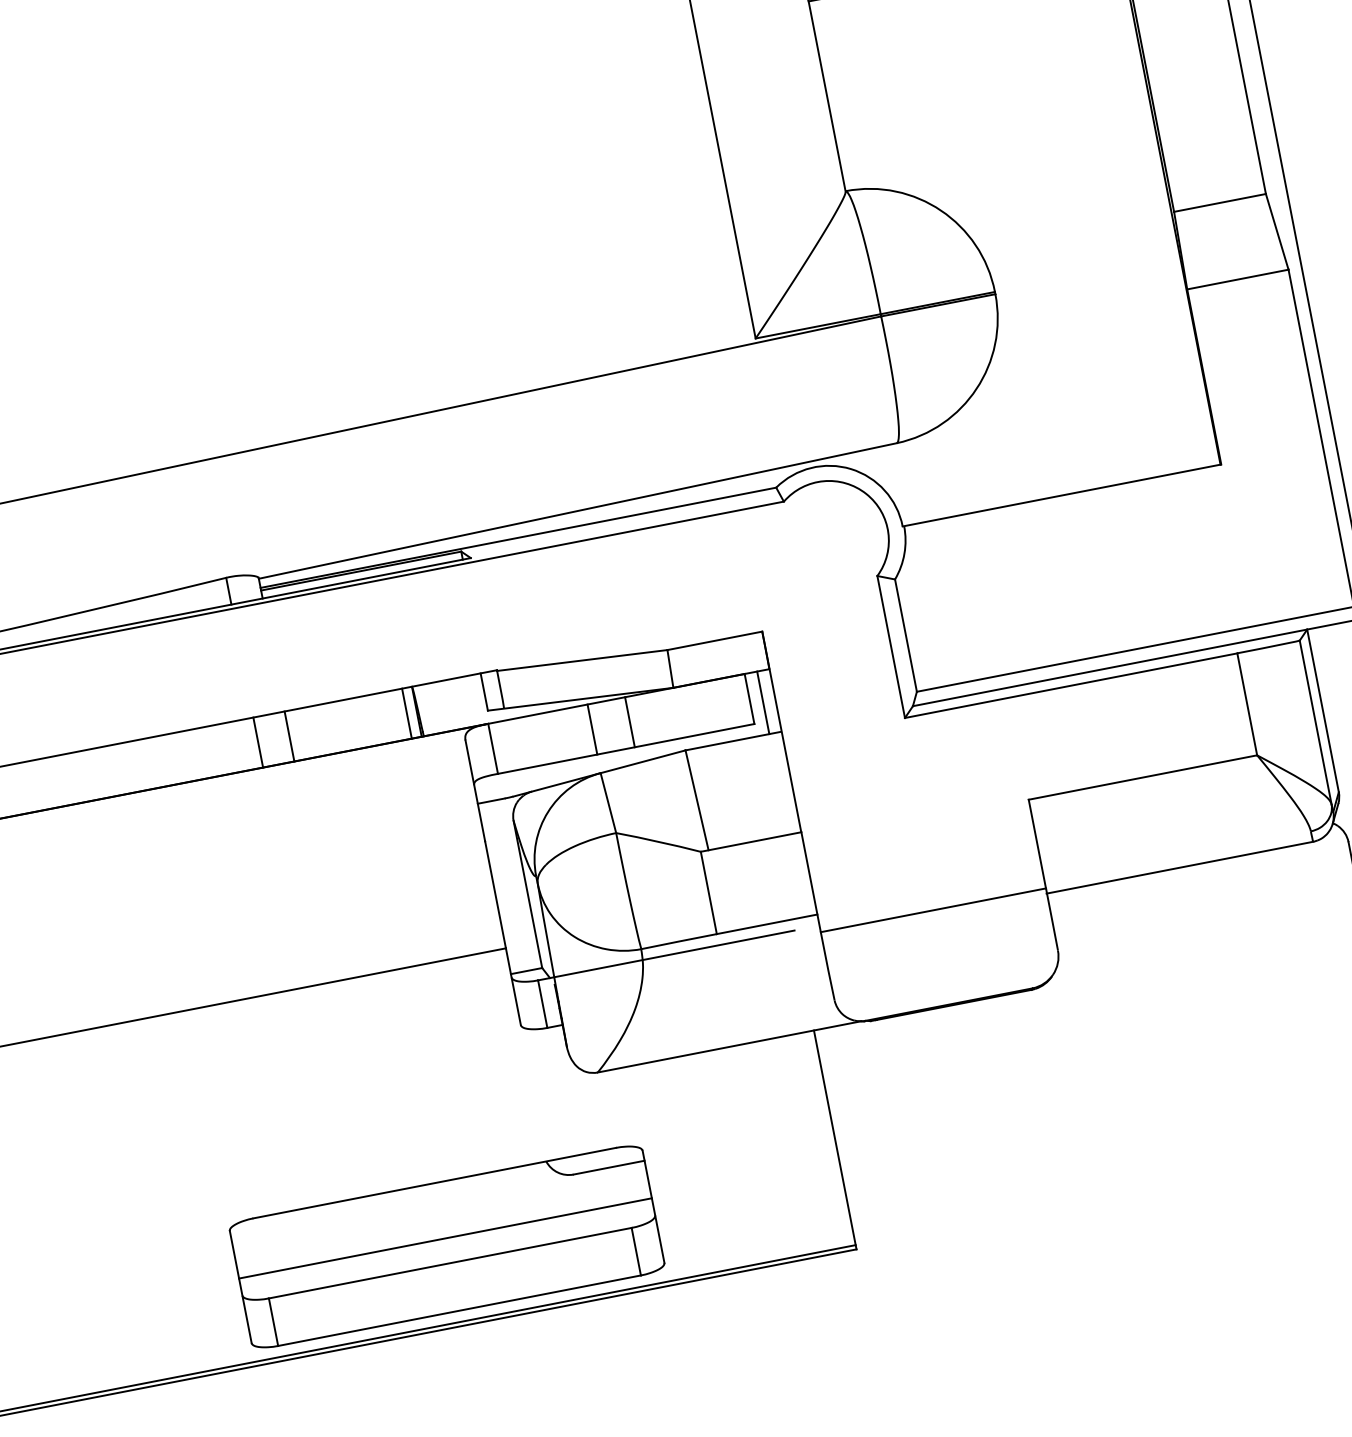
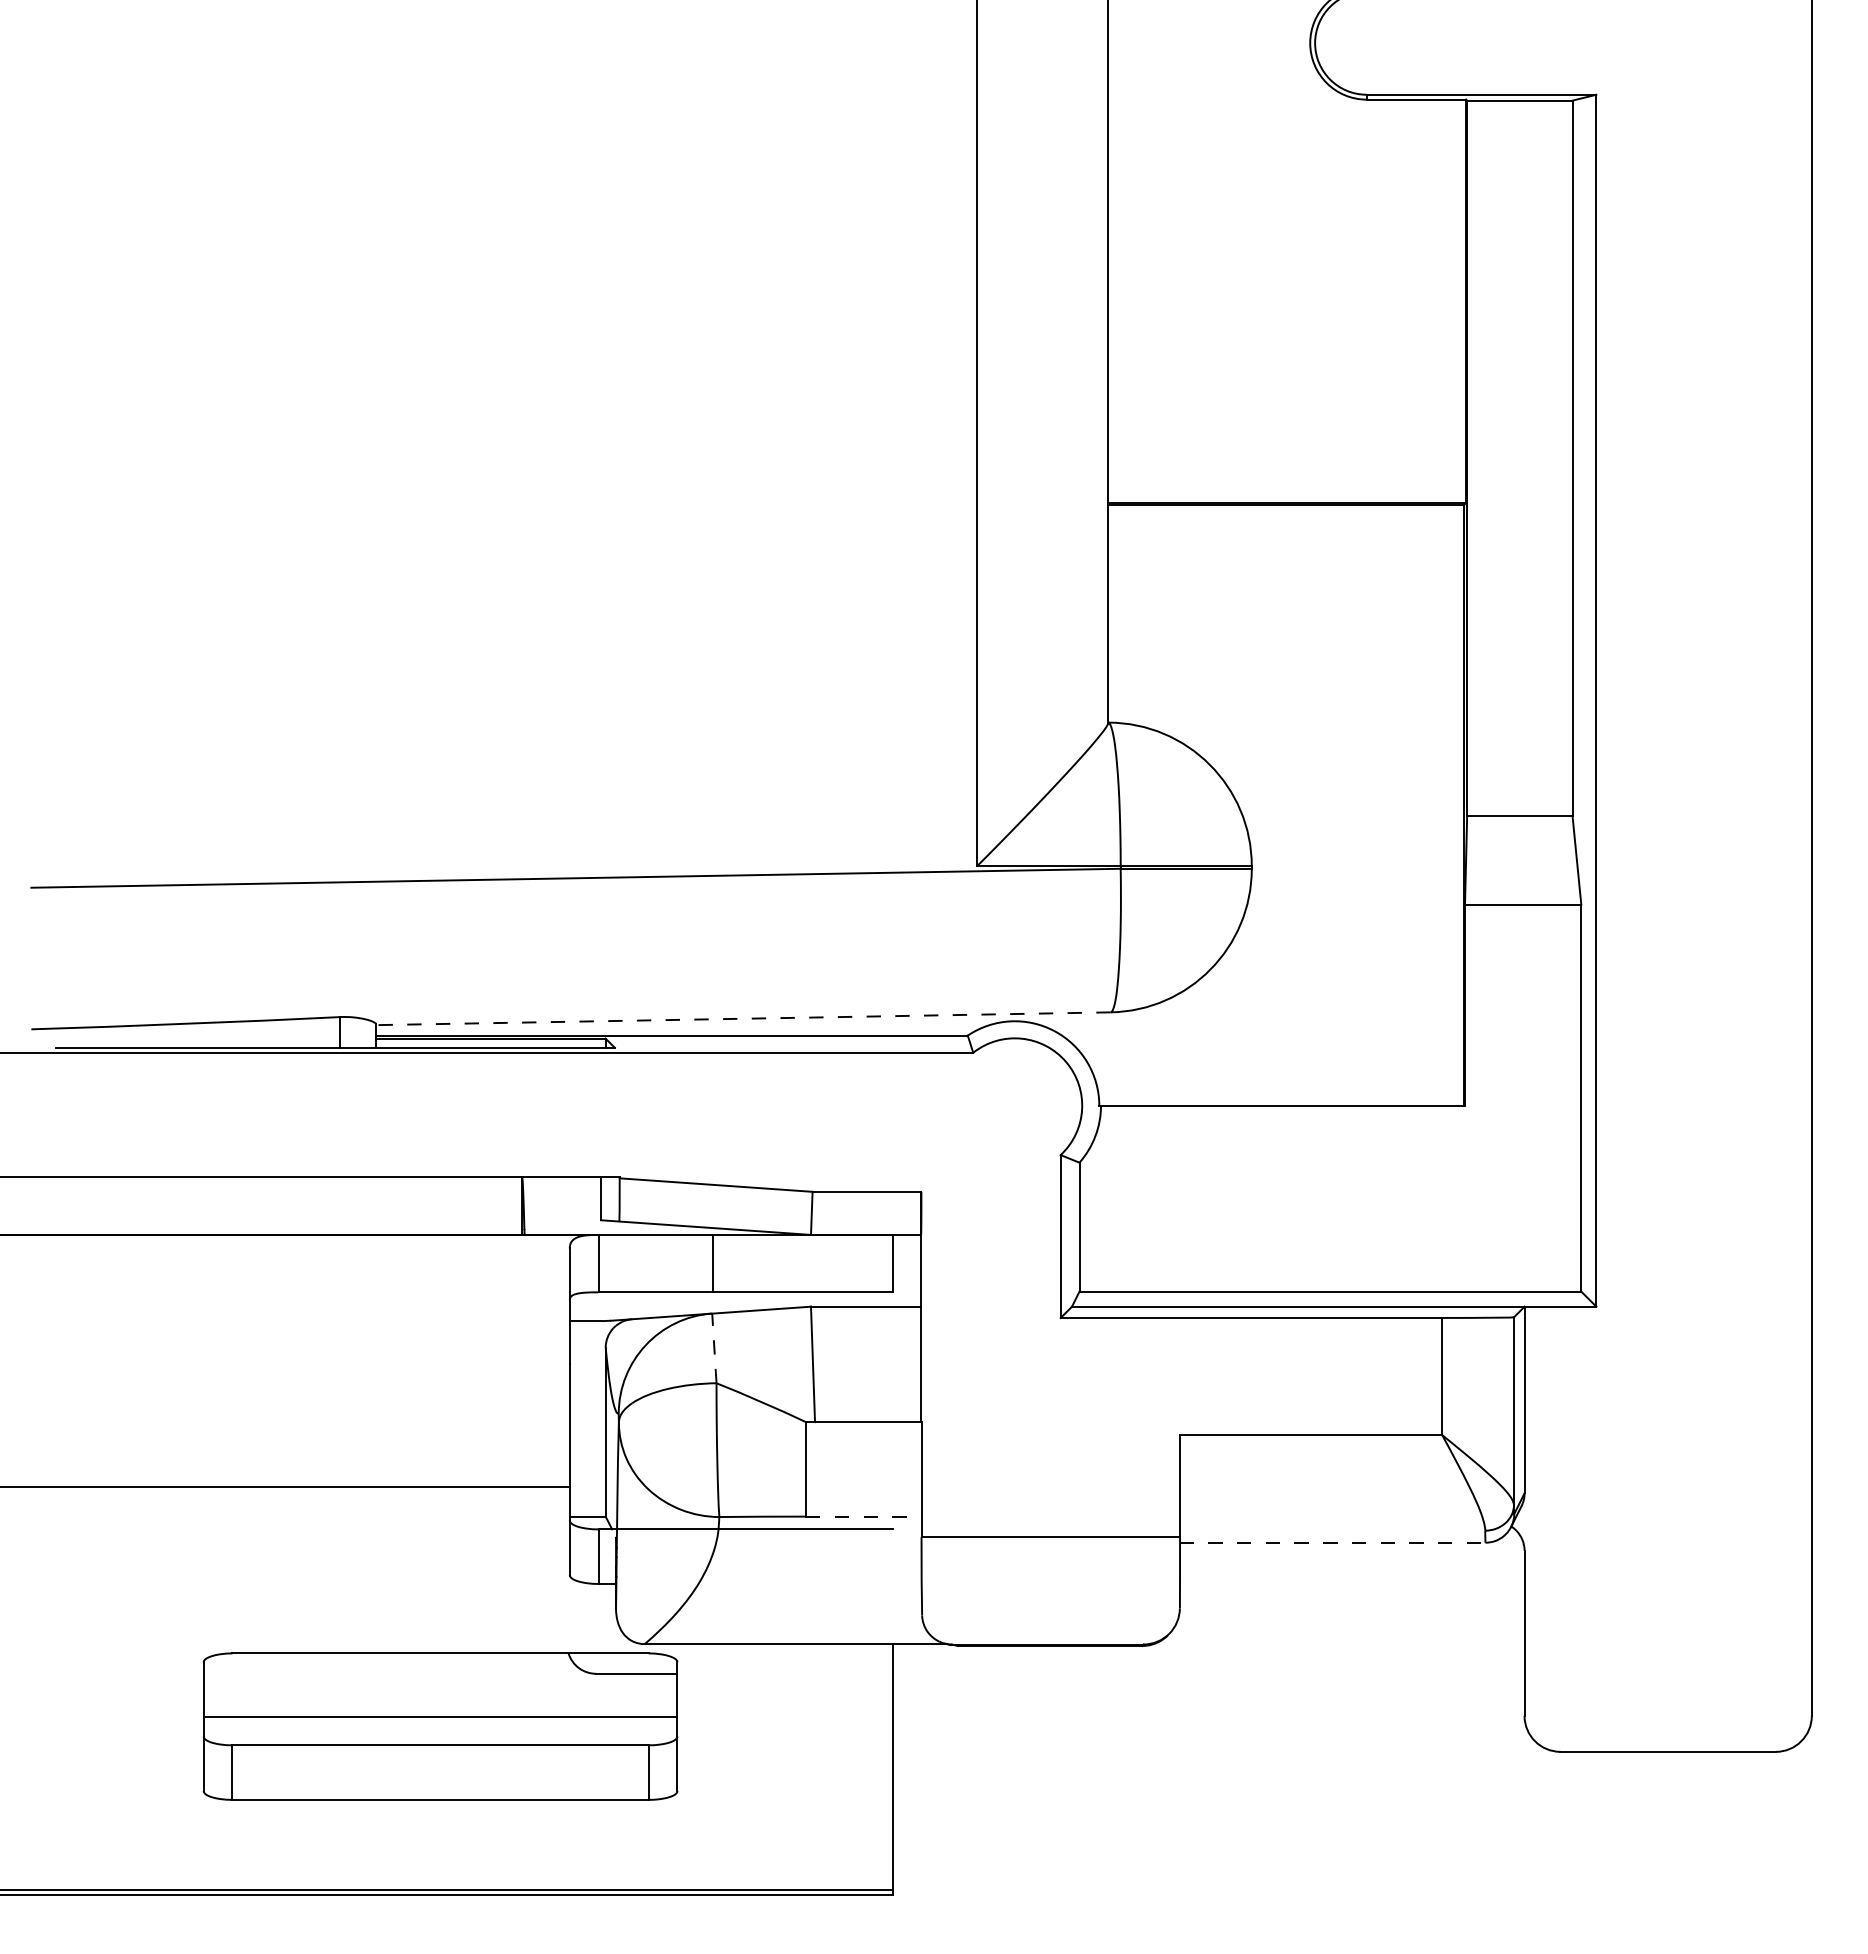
line: (577, 510) -> (742, 1018), solid -> dashed
line: (763, 702) -> (907, 1270), removed
line: (406, 713) -> (510, 1205), removed
line: (629, 722) -> (755, 1263), removed
line: (288, 735) -> (375, 1205), removed
line: (258, 741) -> (340, 1205), removed
line: (608, 803) -> (714, 1348), solid -> dashed
line: (1179, 867) -> (1332, 1542), solid -> dashed
line: (766, 924) -> (863, 1516), solid -> dashed
part: (447, 1246) -> (440, 1726), moved

